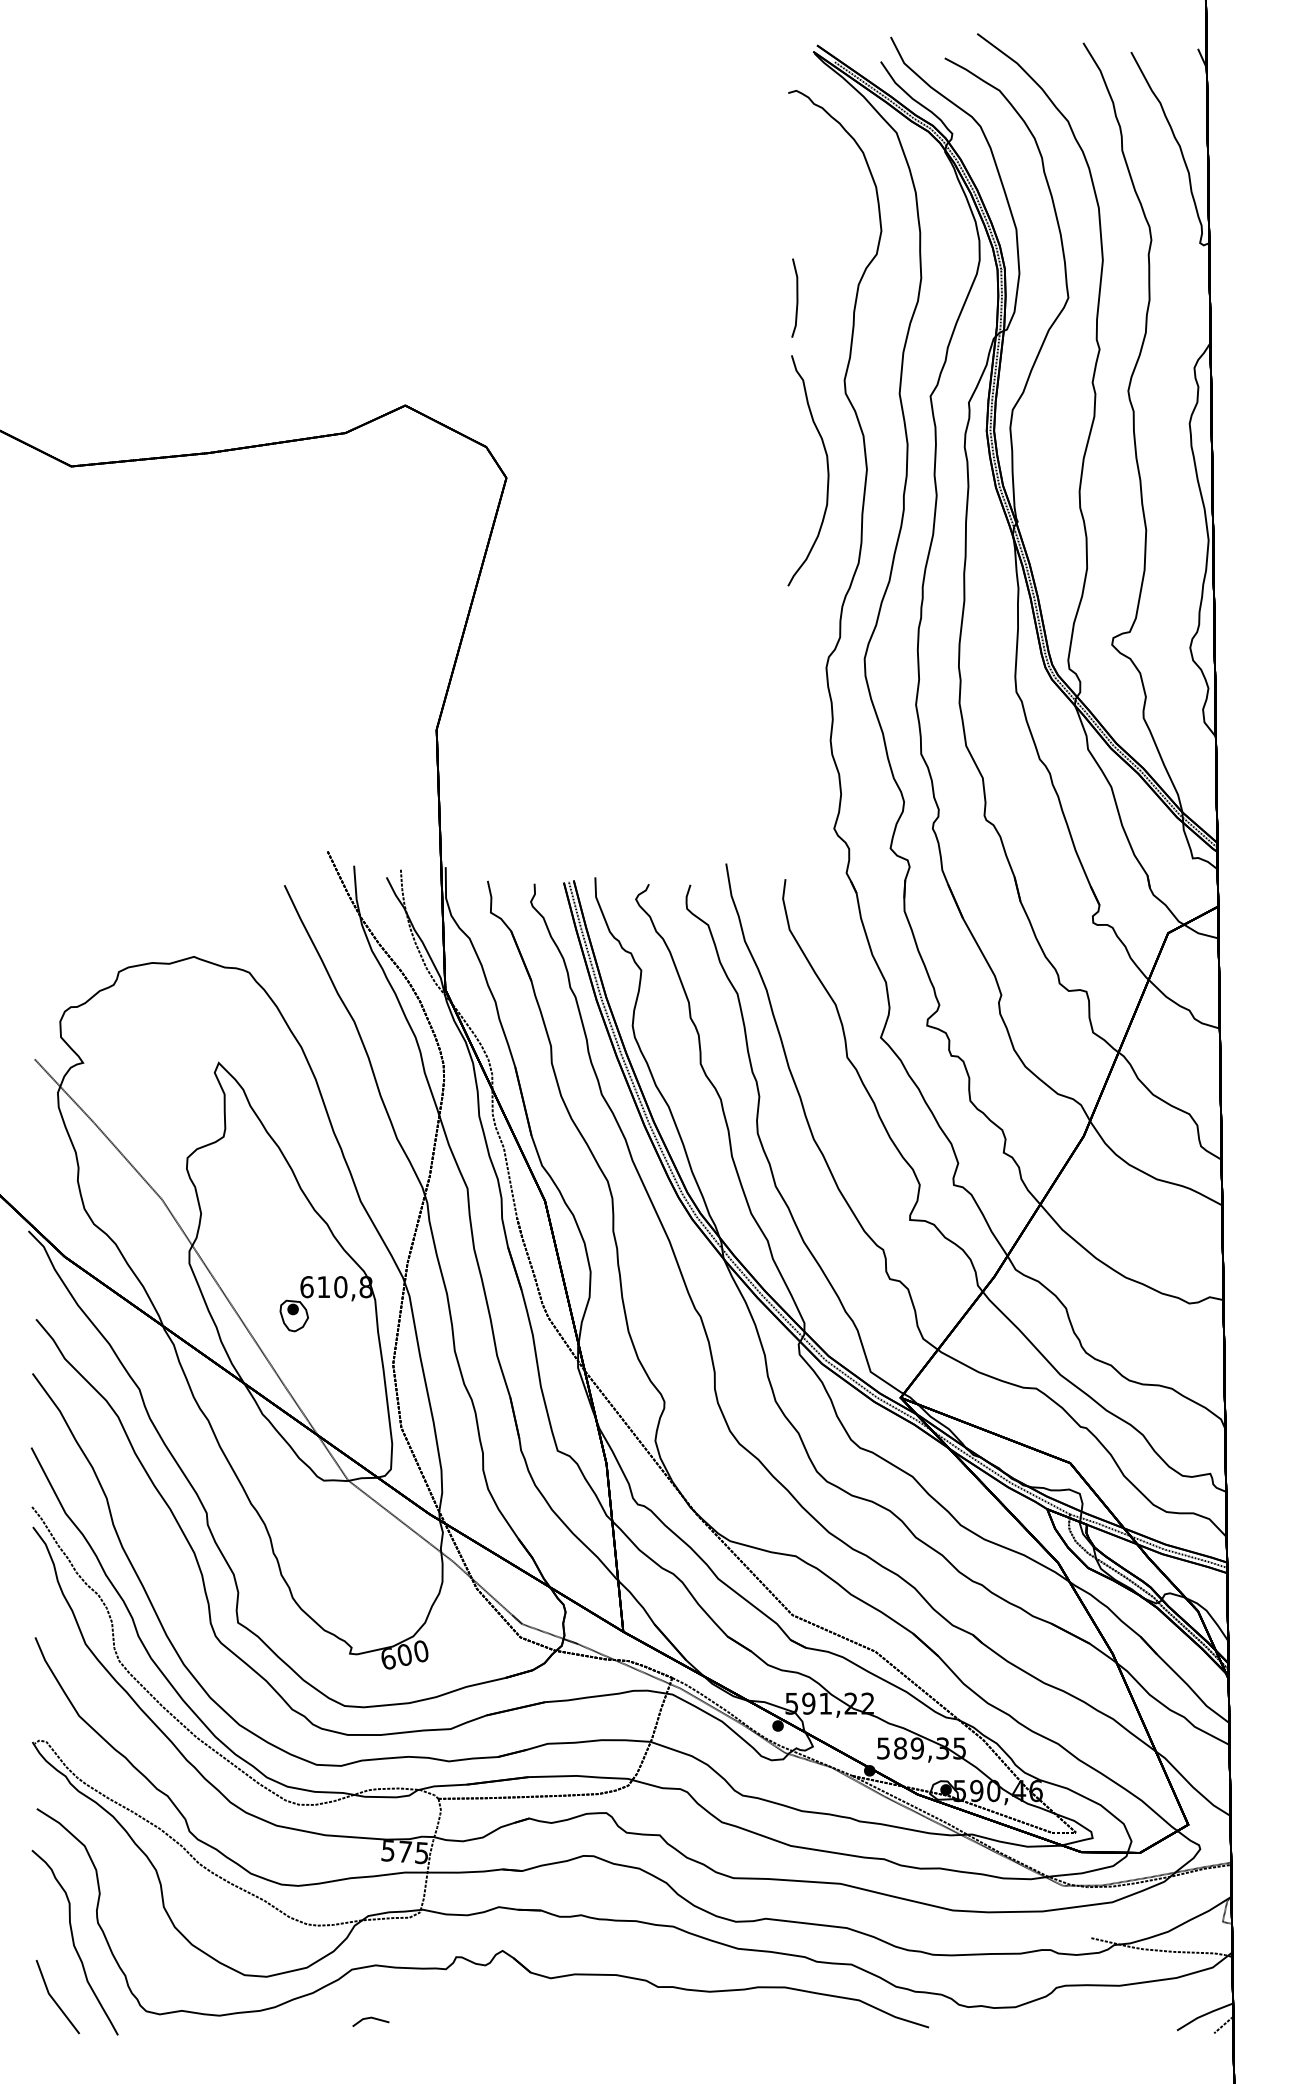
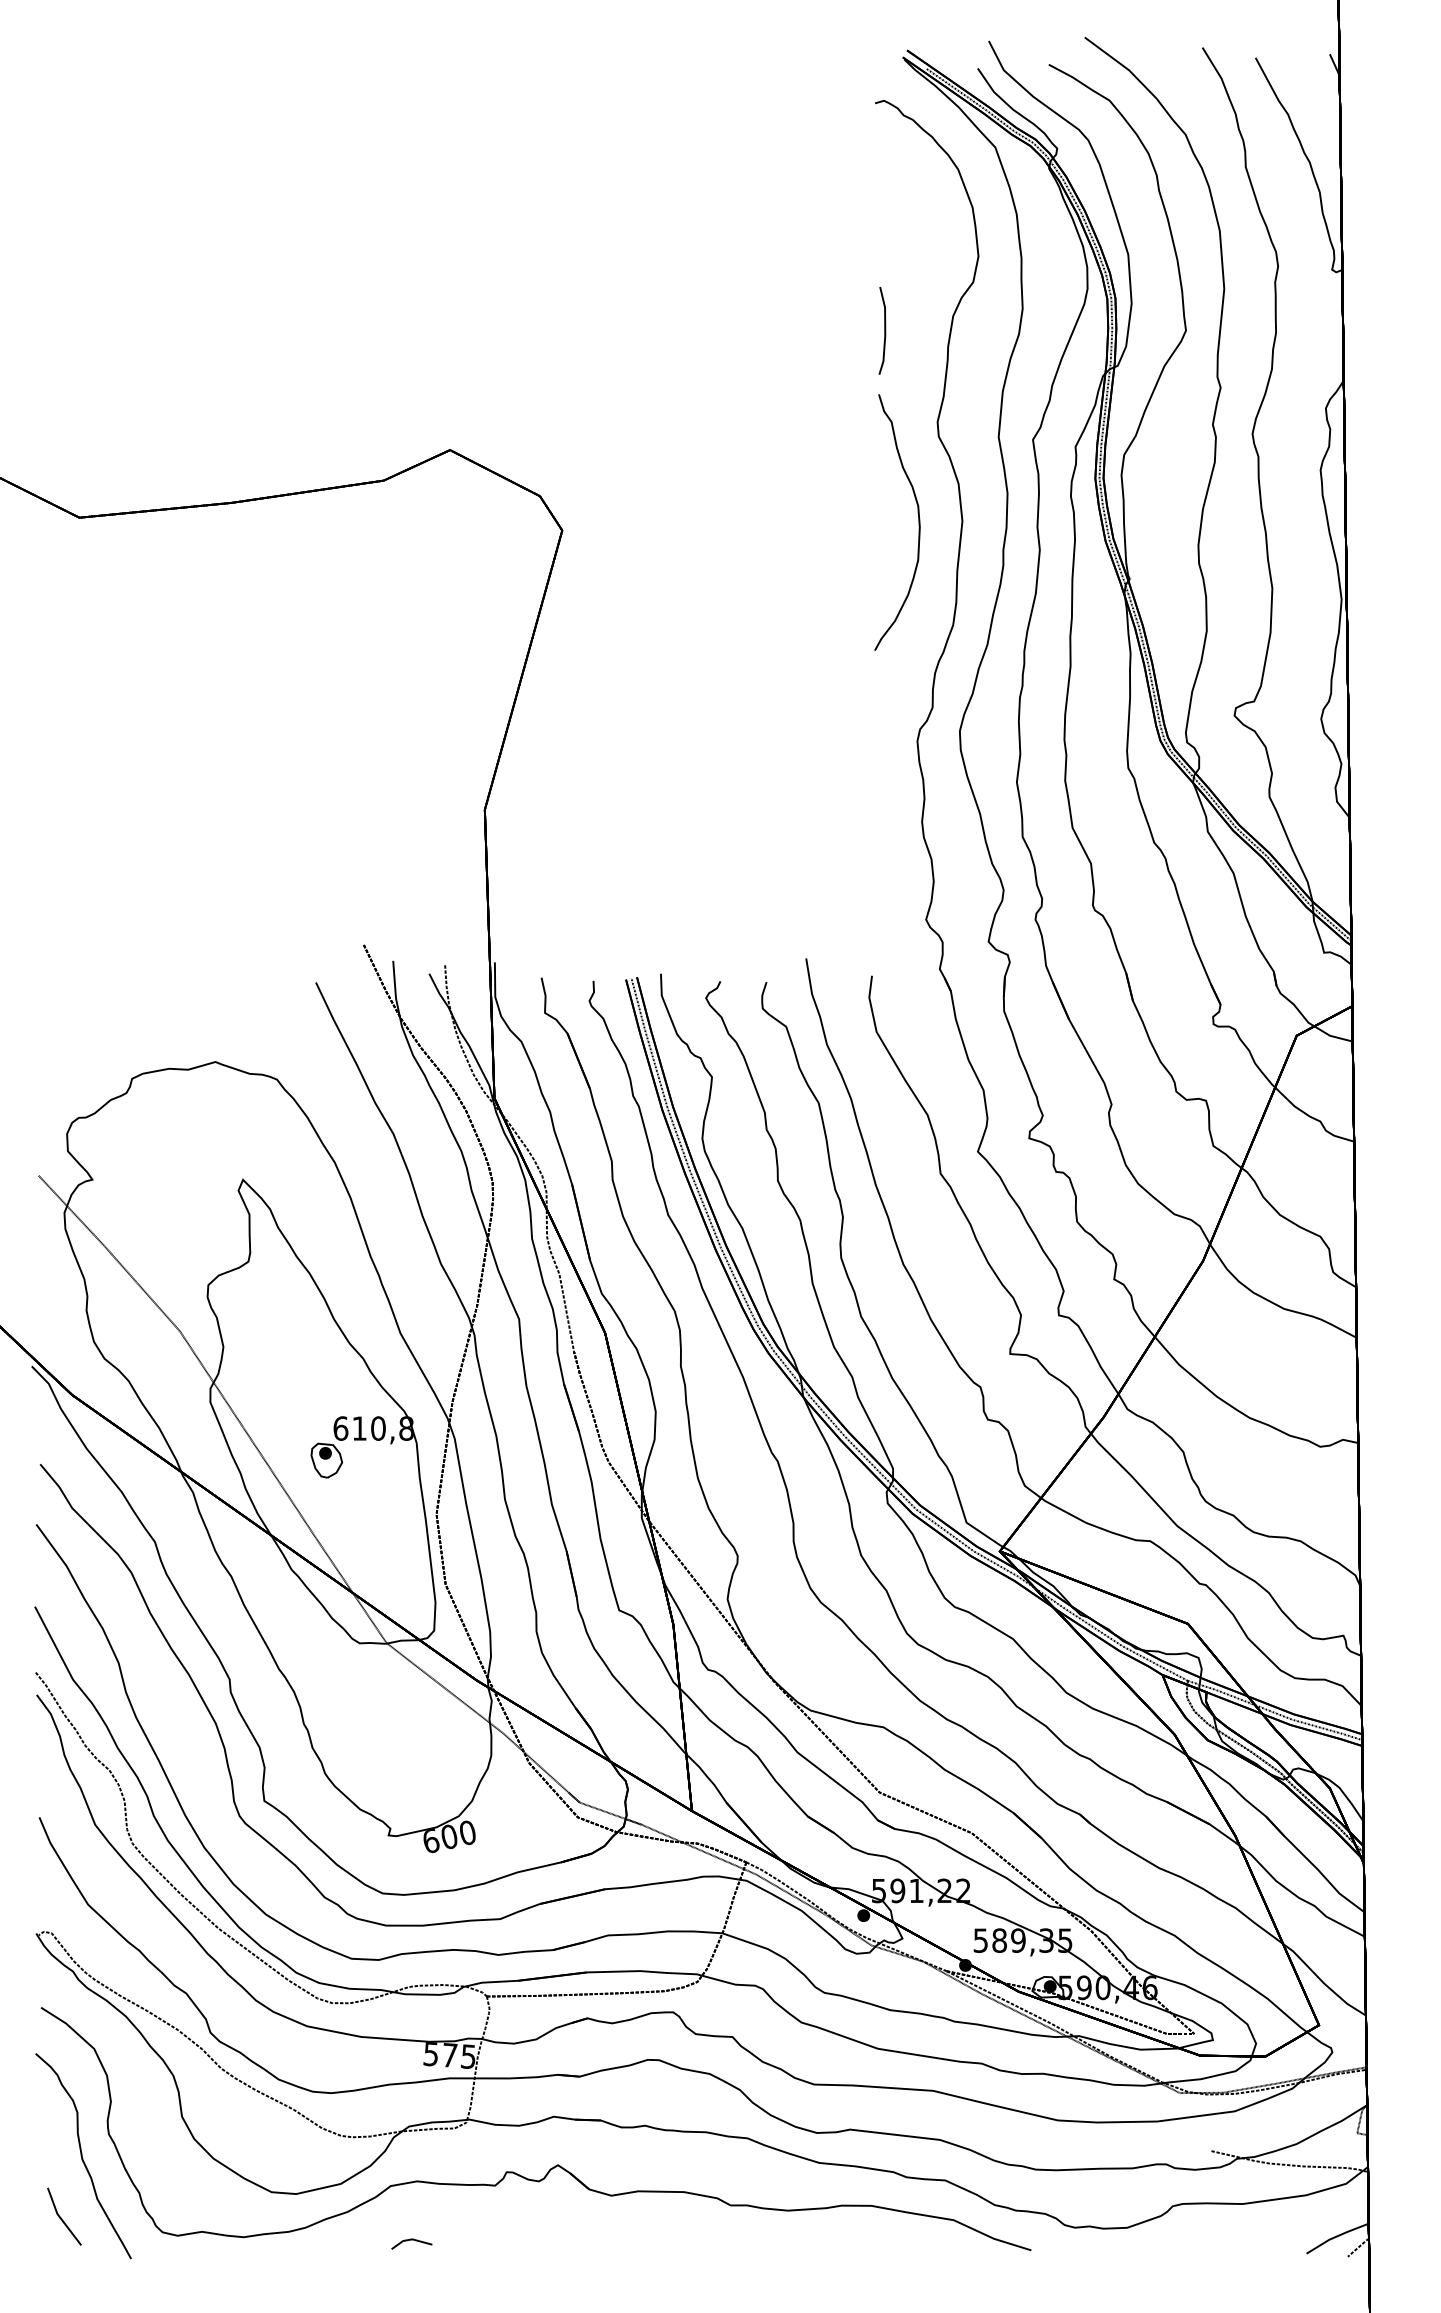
part: (57, 1997) -> (63, 2217), size x0.7

